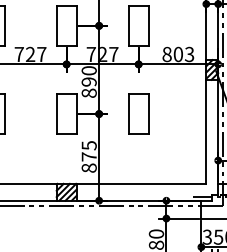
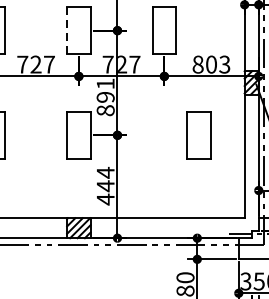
line: (56, 25) -> (66, 30), solid -> dashed
text: (88, 70) -> (104, 83), 890 -> 891
part: (138, 113) -> (198, 134), moved
text: (88, 156) -> (104, 185), 875 -> 444

